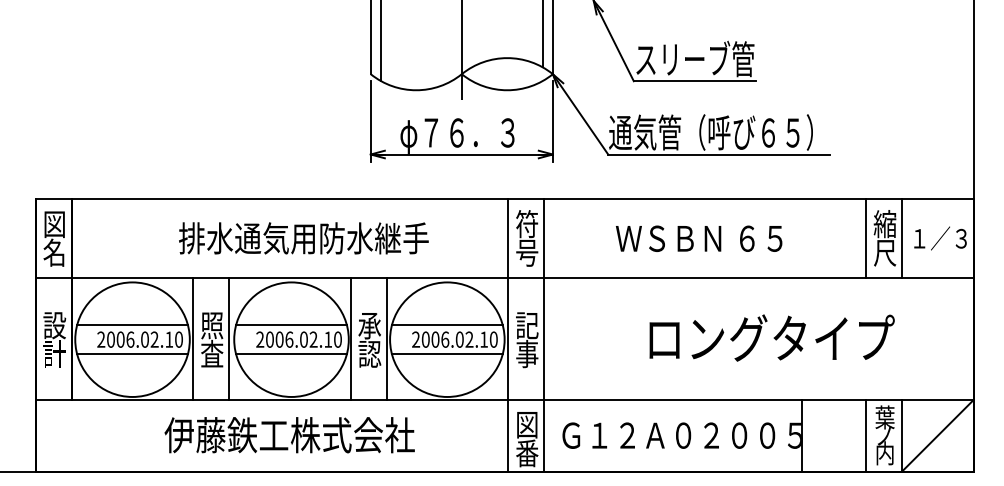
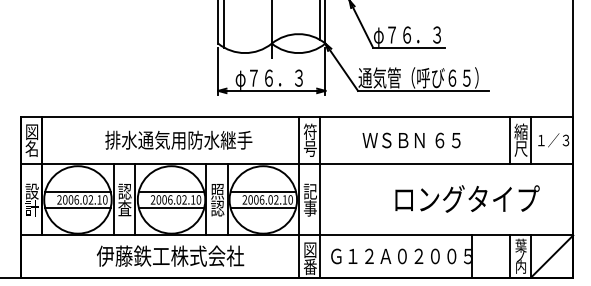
text: (695, 60) -> (409, 35), スリーブ管 -> φ７６．３
text: (211, 325) -> (124, 191), 照 -> 認
text: (369, 325) -> (217, 191), 承 -> 照
text: (772, 337) -> (467, 198), moved

